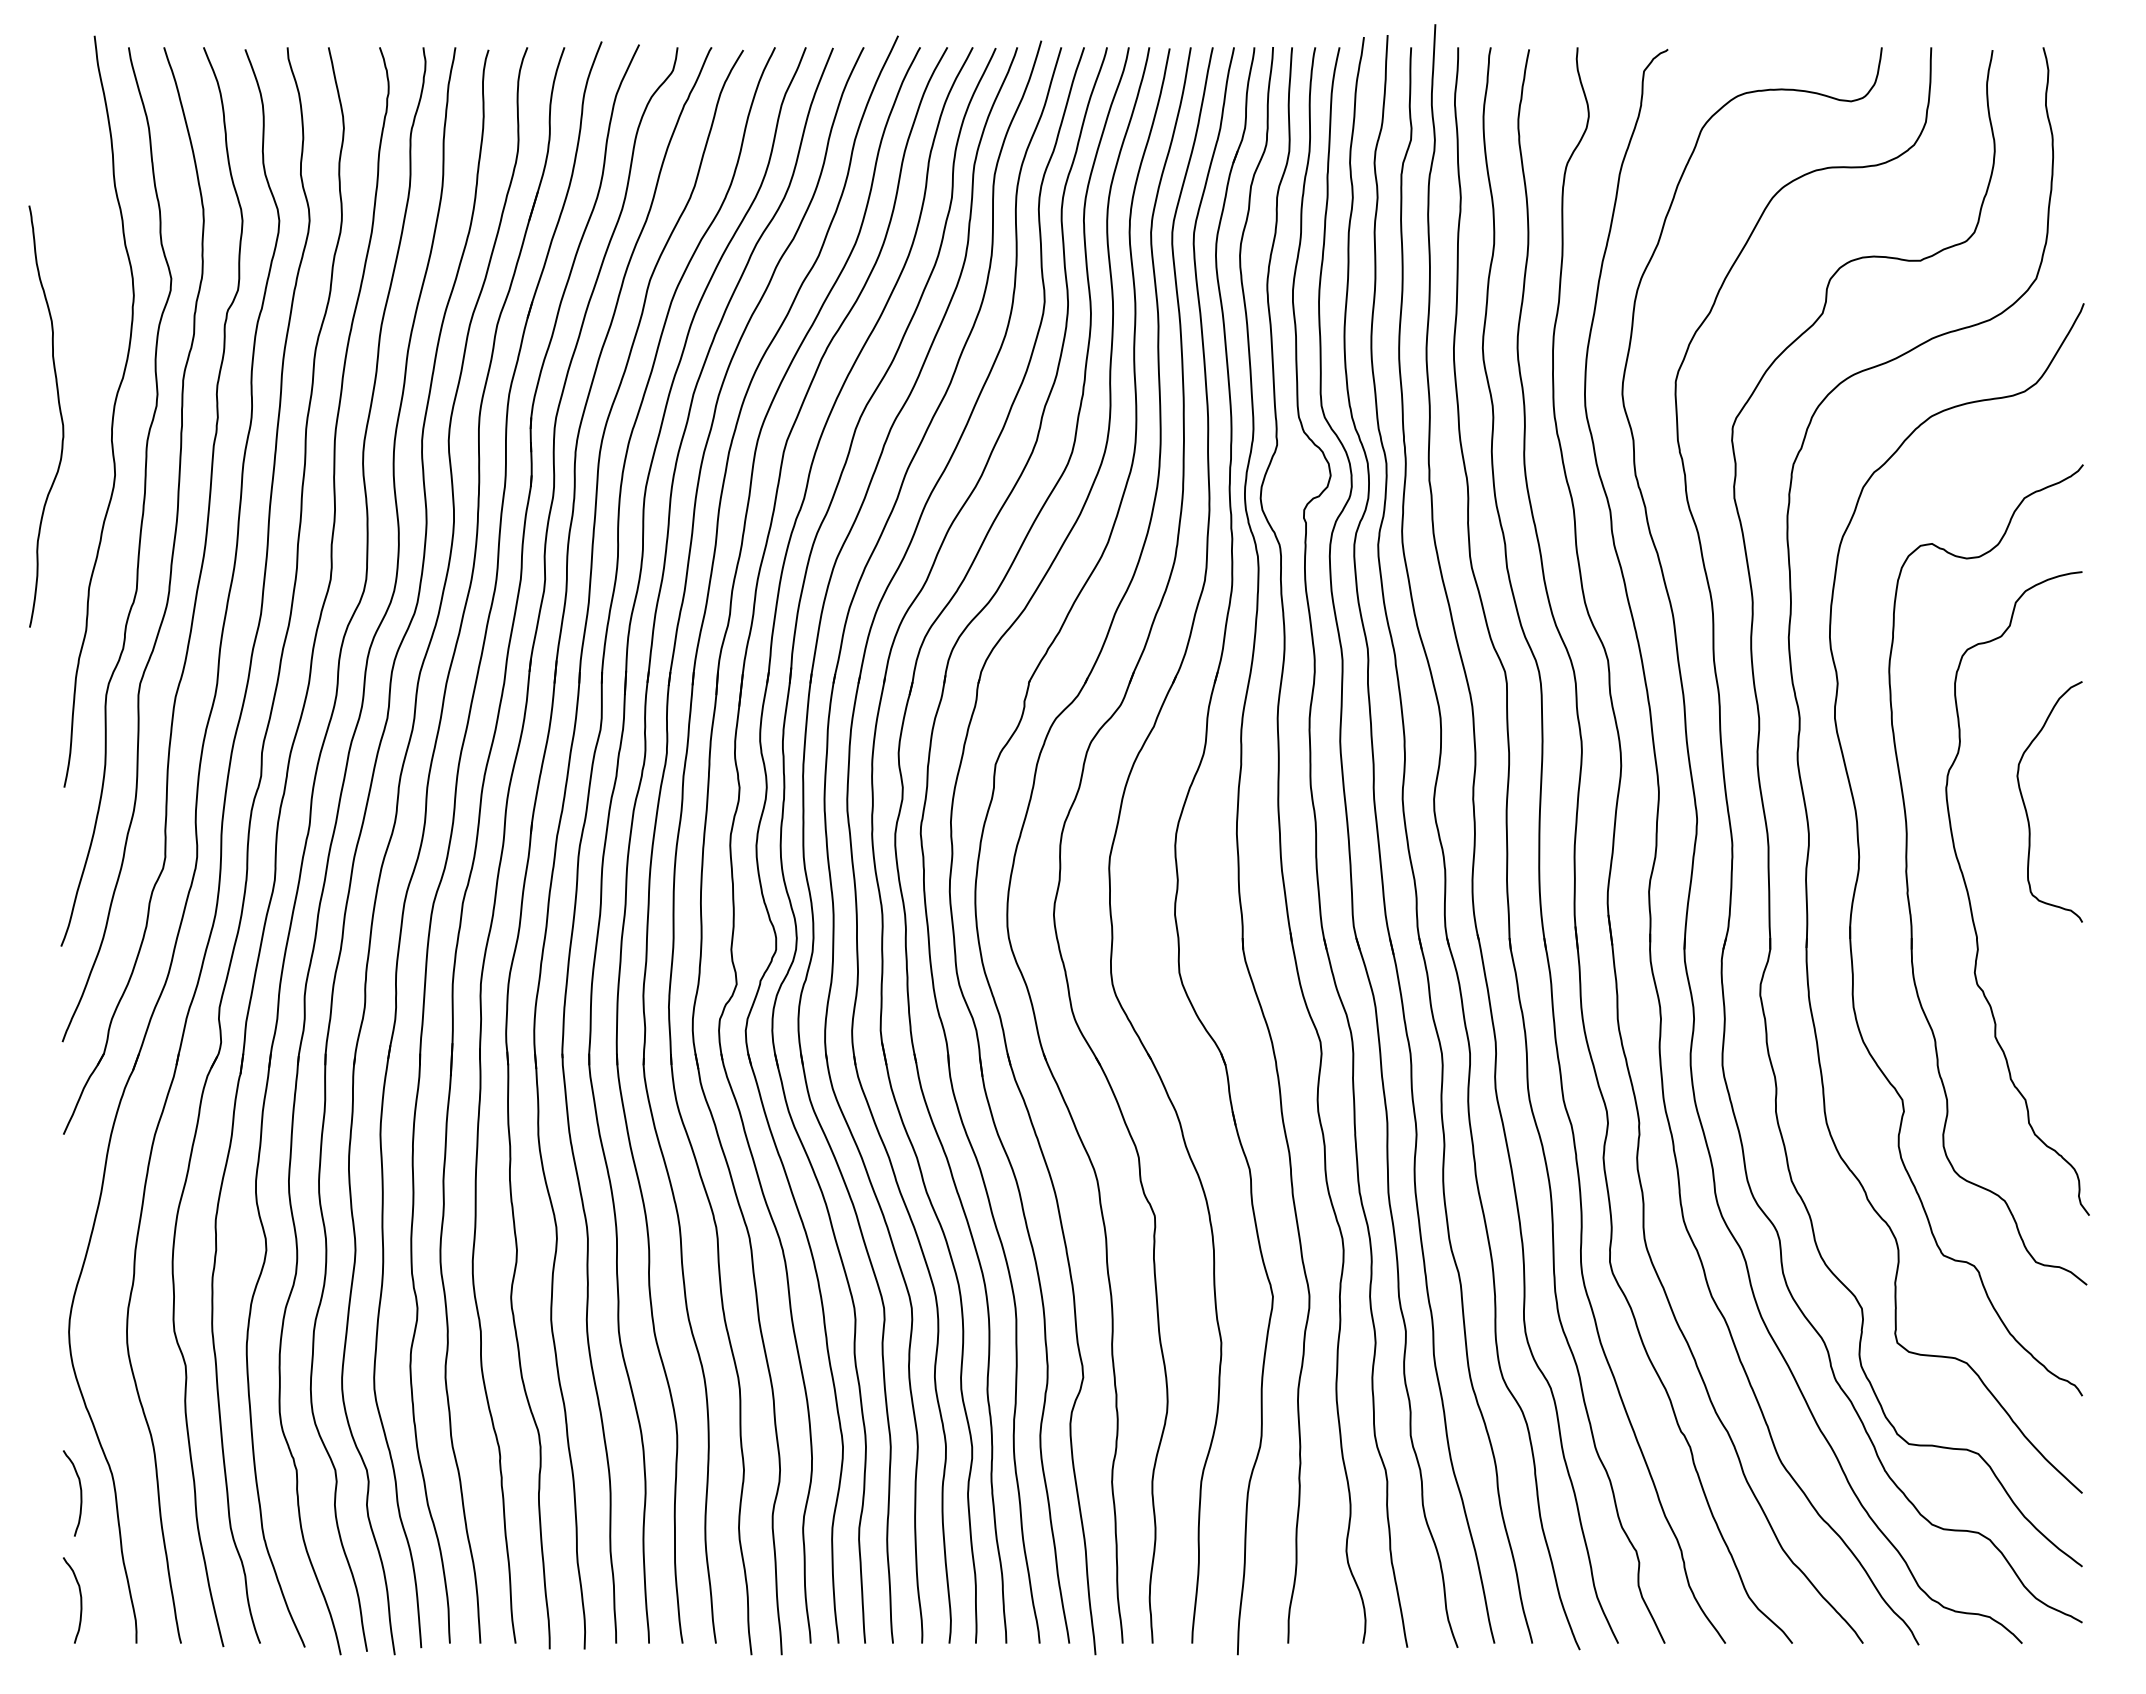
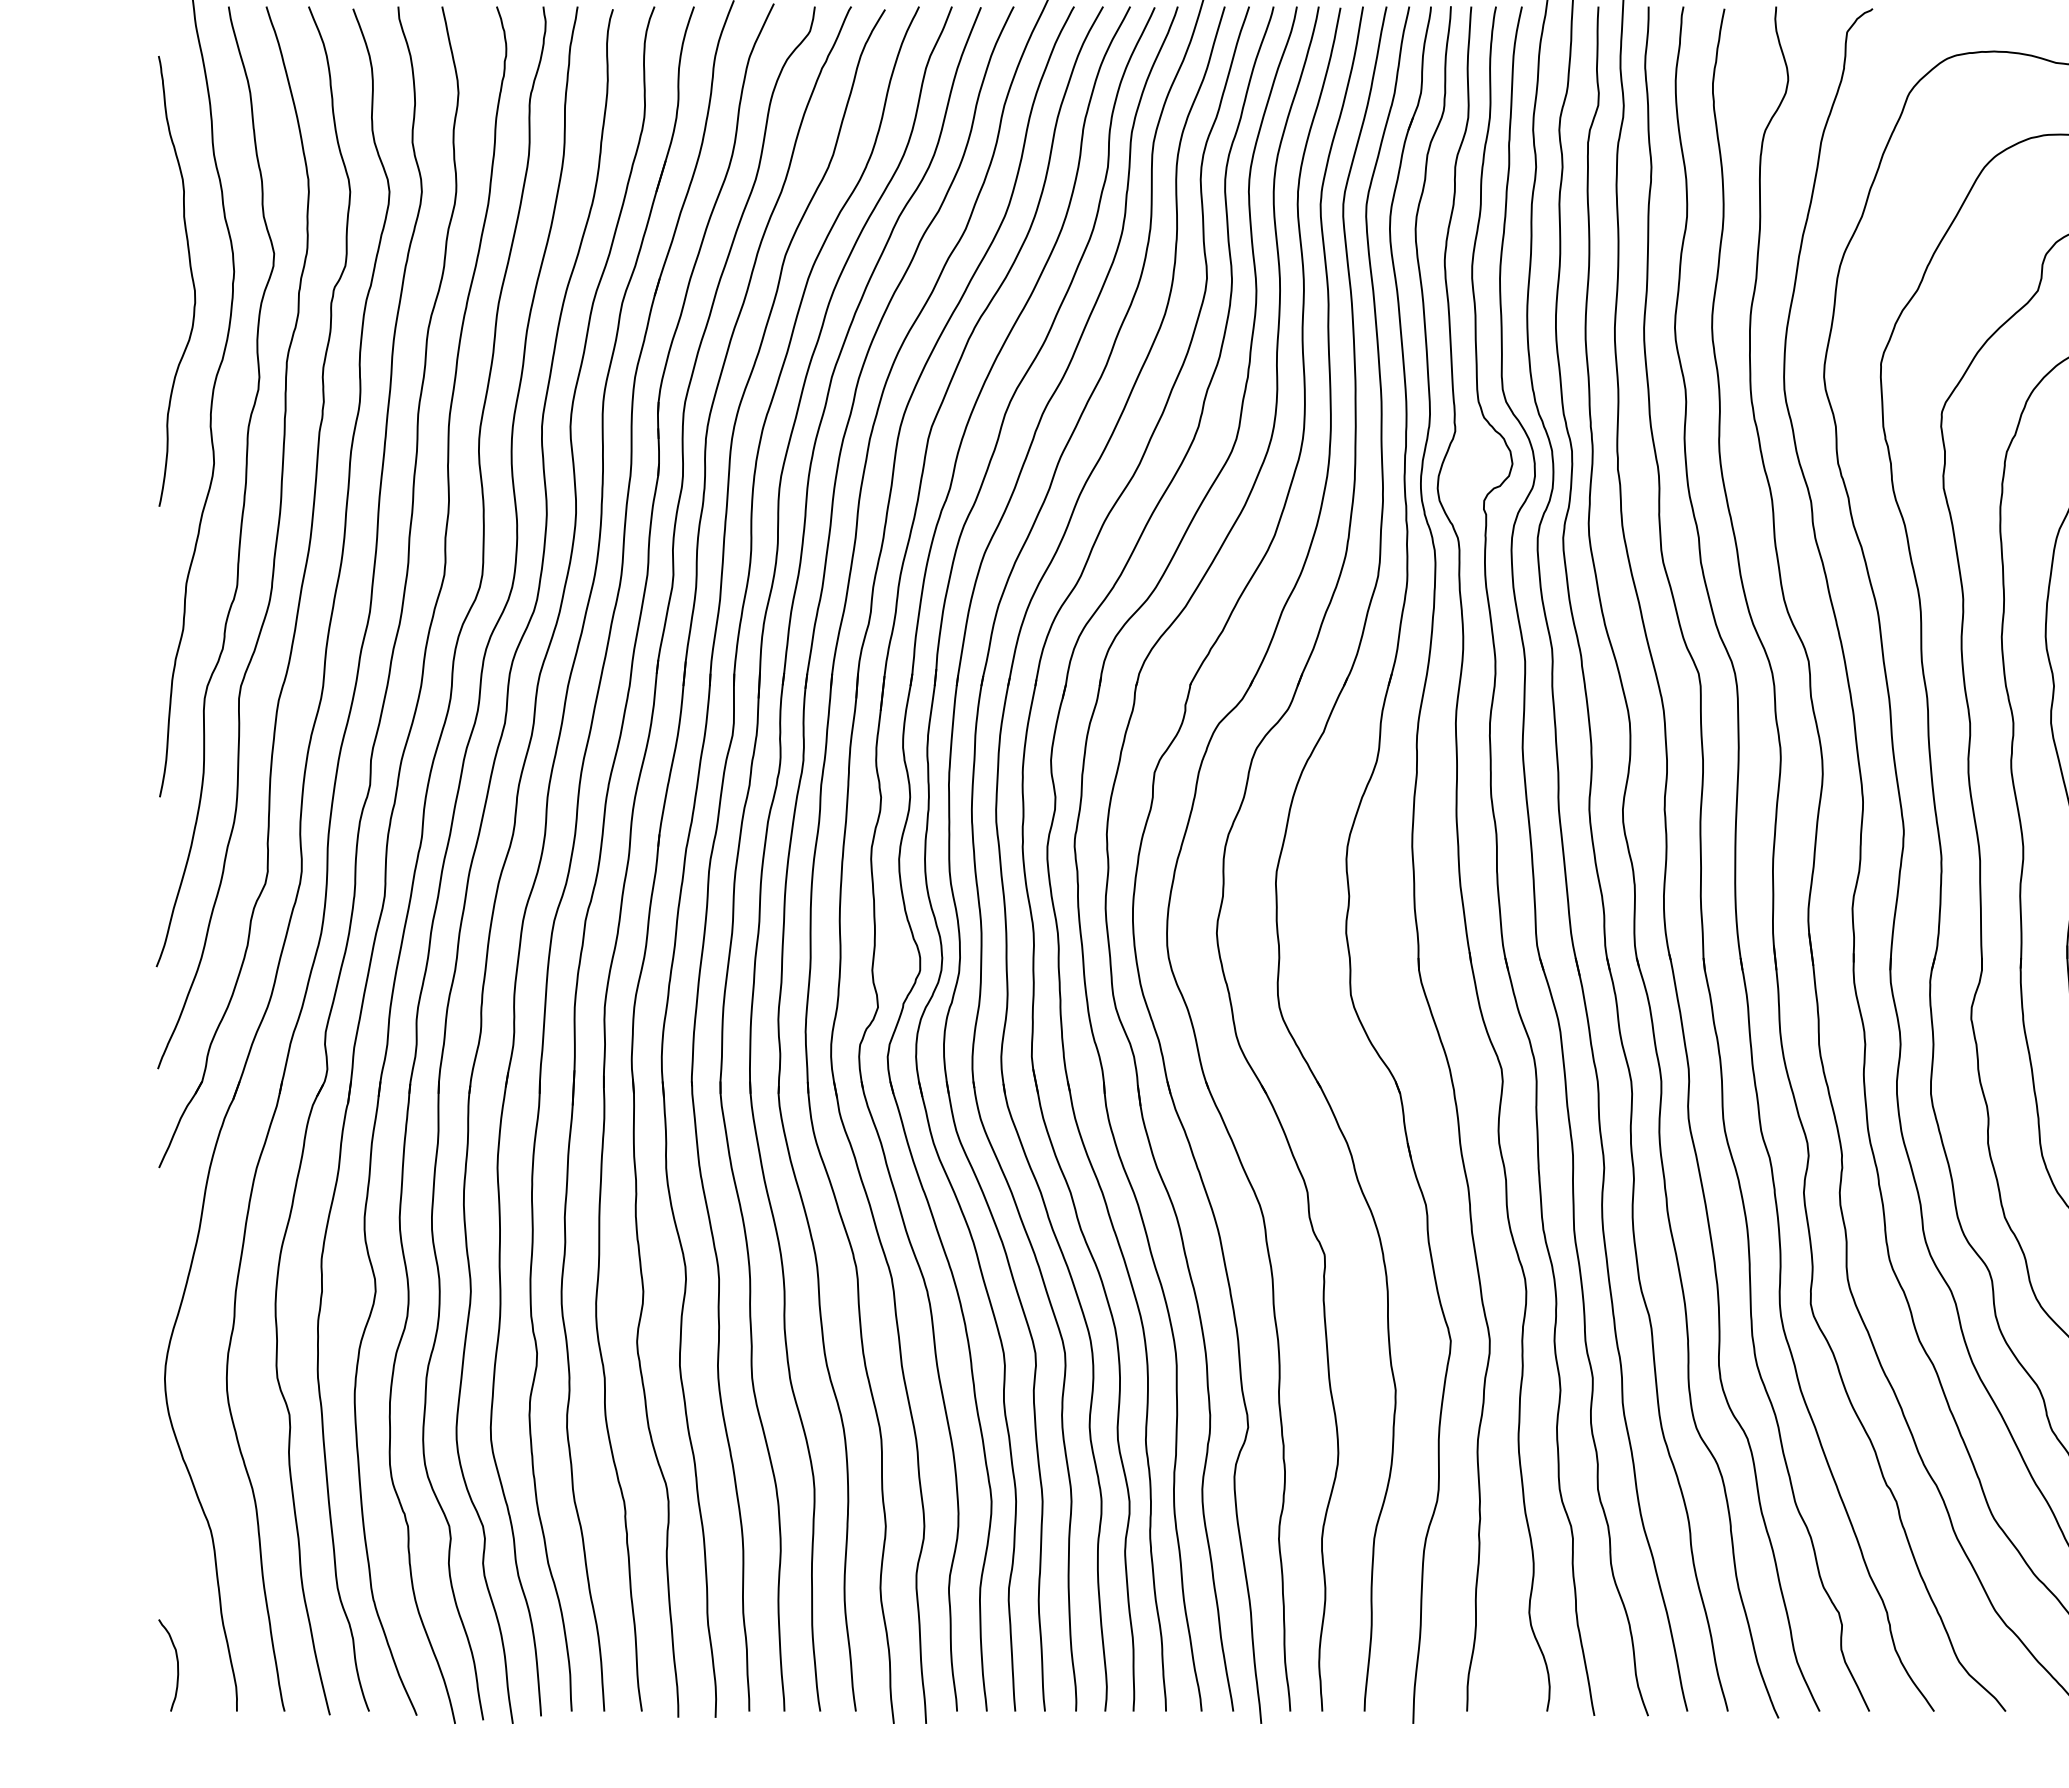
curve: (59, 412) -> (191, 276), moved
curve: (80, 1493) -> (177, 1551), removed

